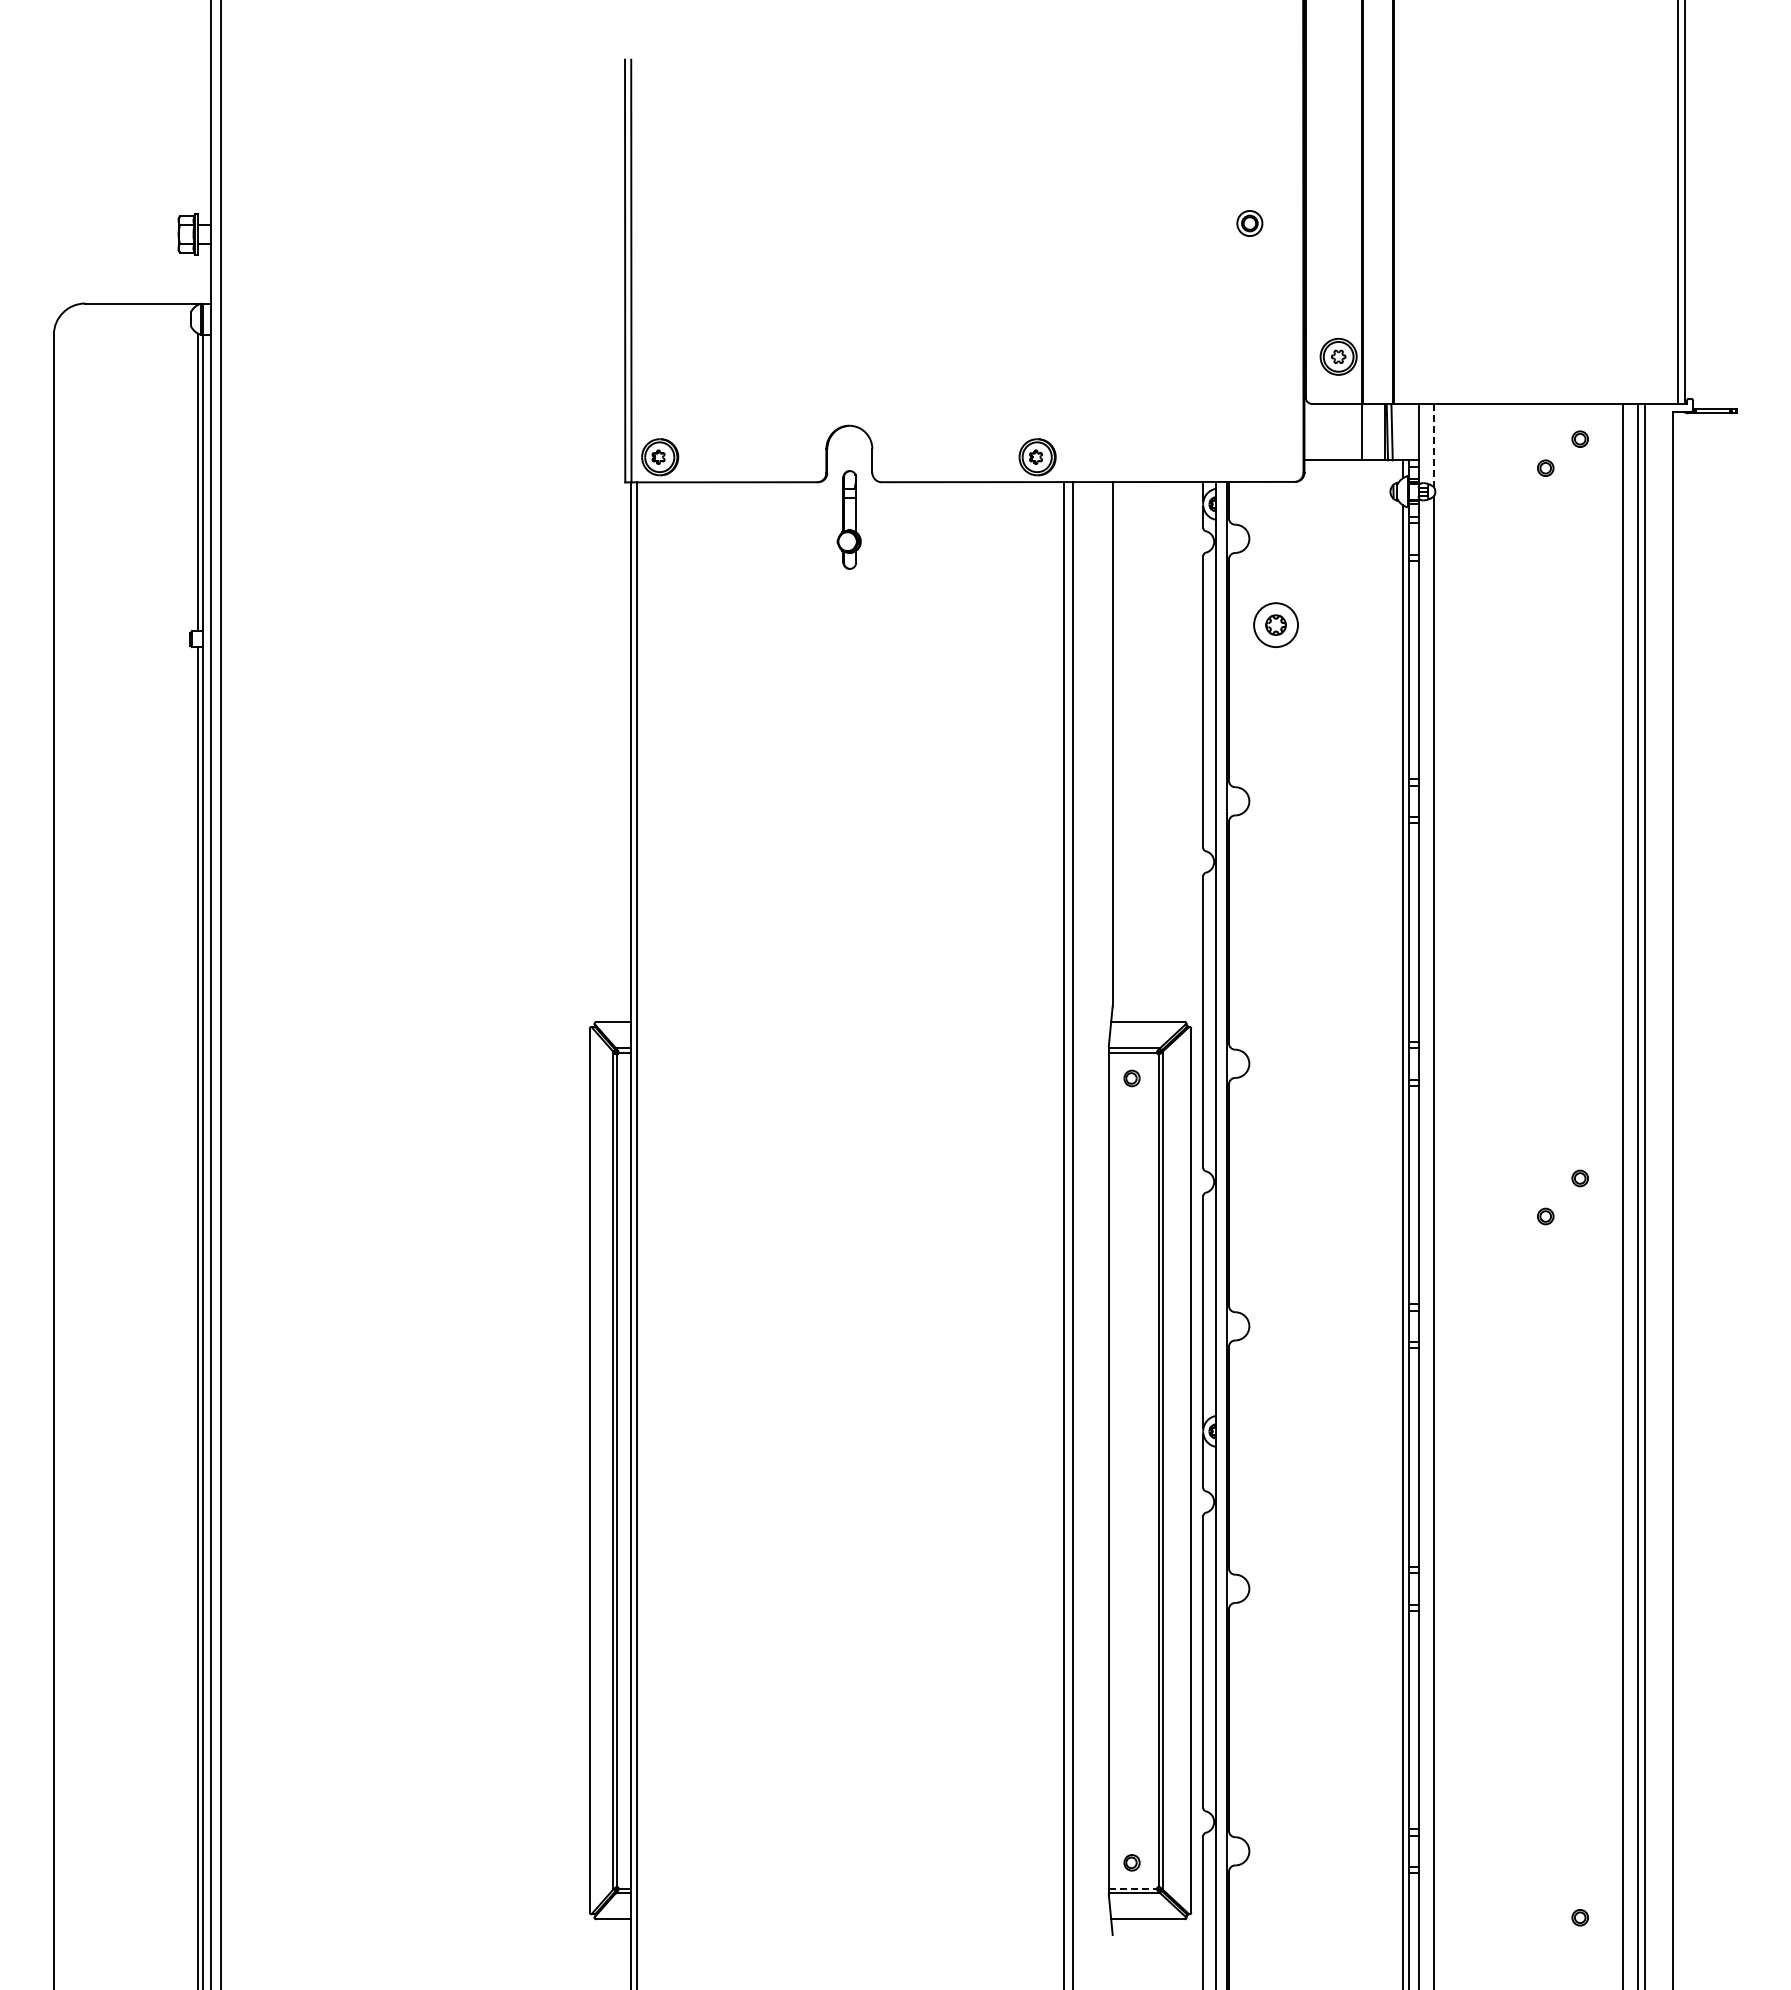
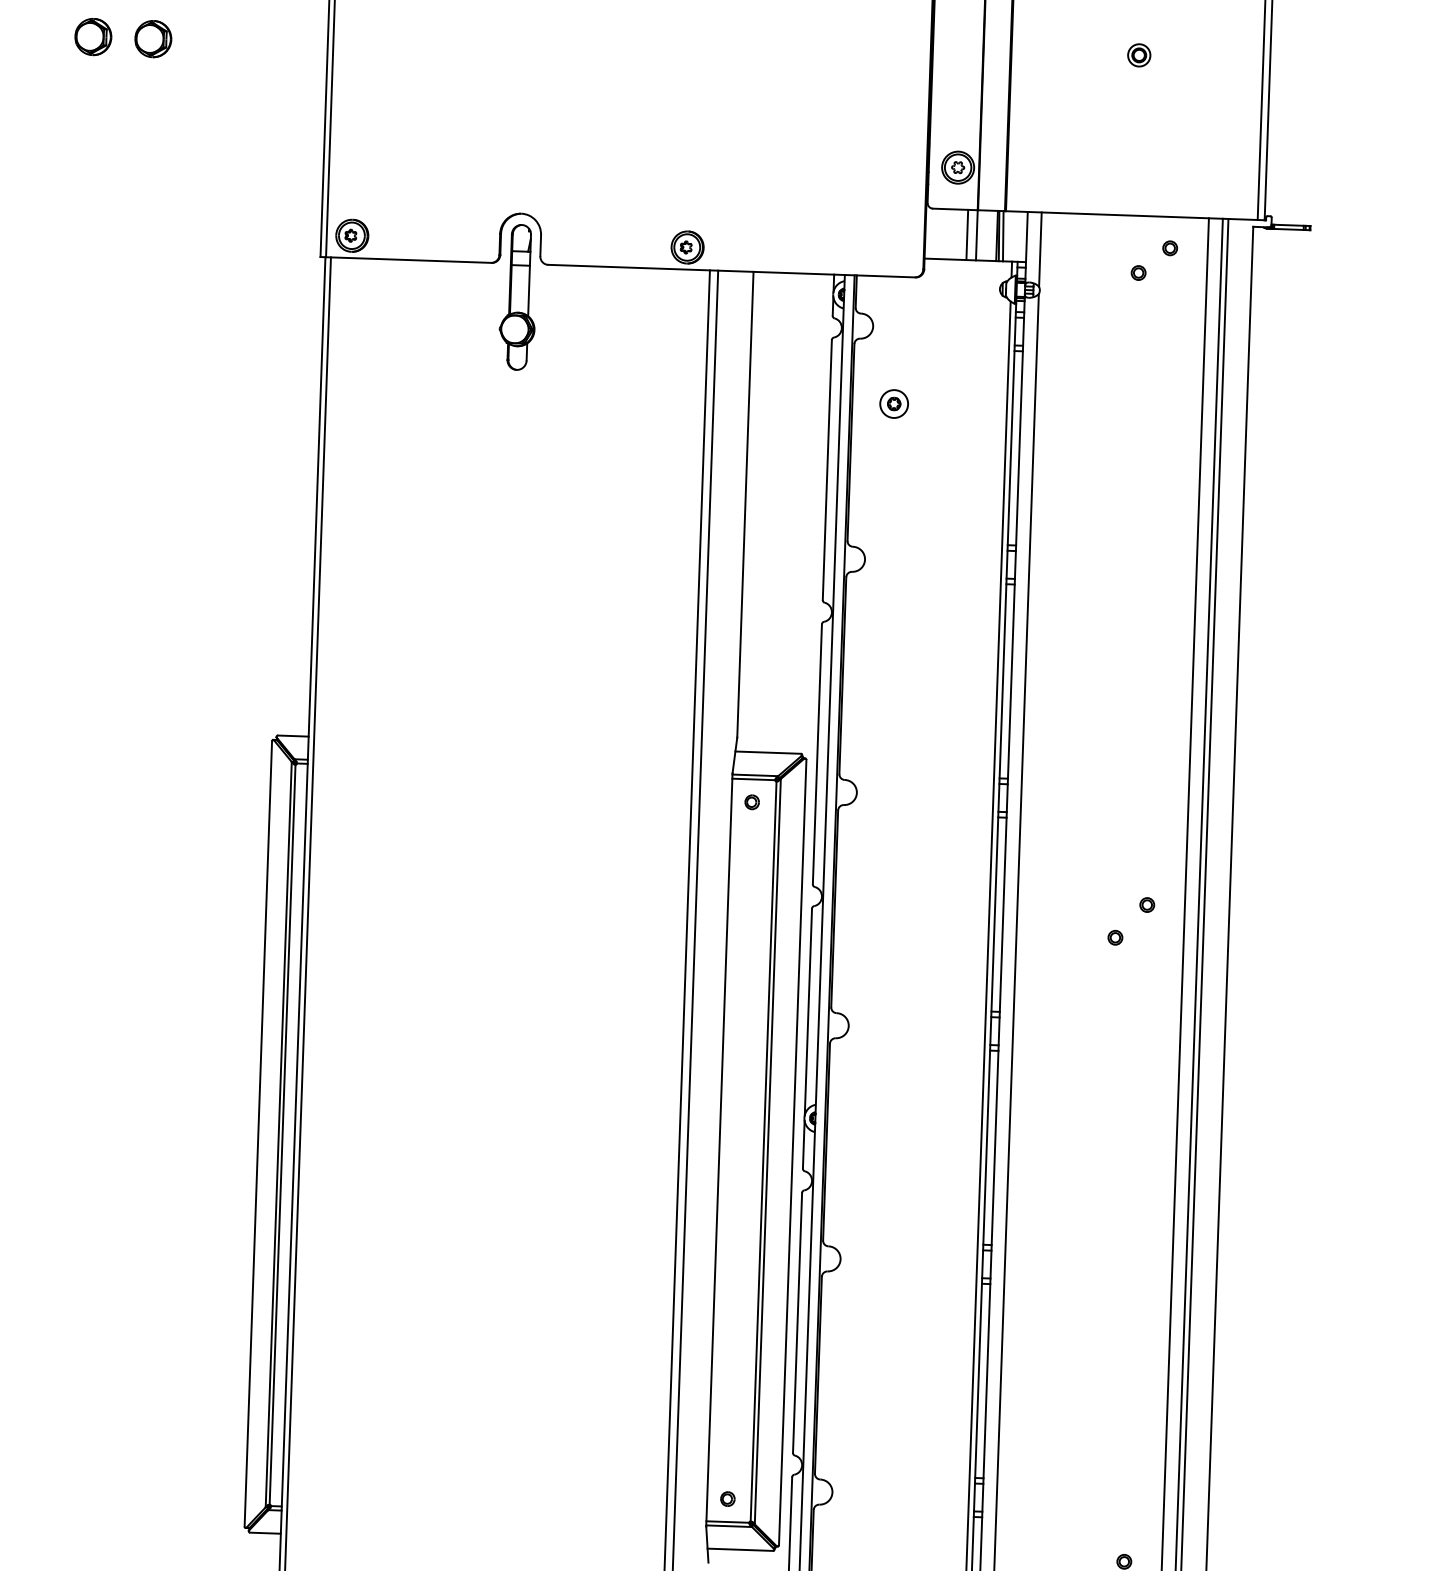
part: (1249, 223) -> (1138, 55), moved
part: (361, 243) -> (93, 36), added
part: (428, 243) -> (153, 38), added
line: (1351, 431) -> (967, 234), added
line: (1434, 445) -> (1040, 249), dashed -> solid
part: (848, 519) -> (517, 296), size x1.67
part: (1275, 624) -> (893, 403), size x0.71
line: (1133, 1888) -> (728, 1521), dashed -> solid

